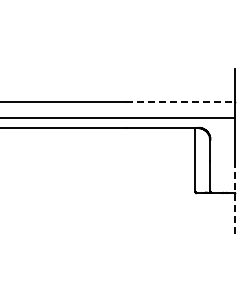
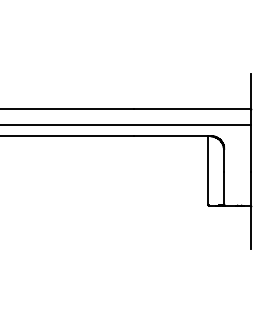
line: (180, 102) -> (192, 109), dashed -> solid
line: (235, 197) -> (250, 210), dashed -> solid

